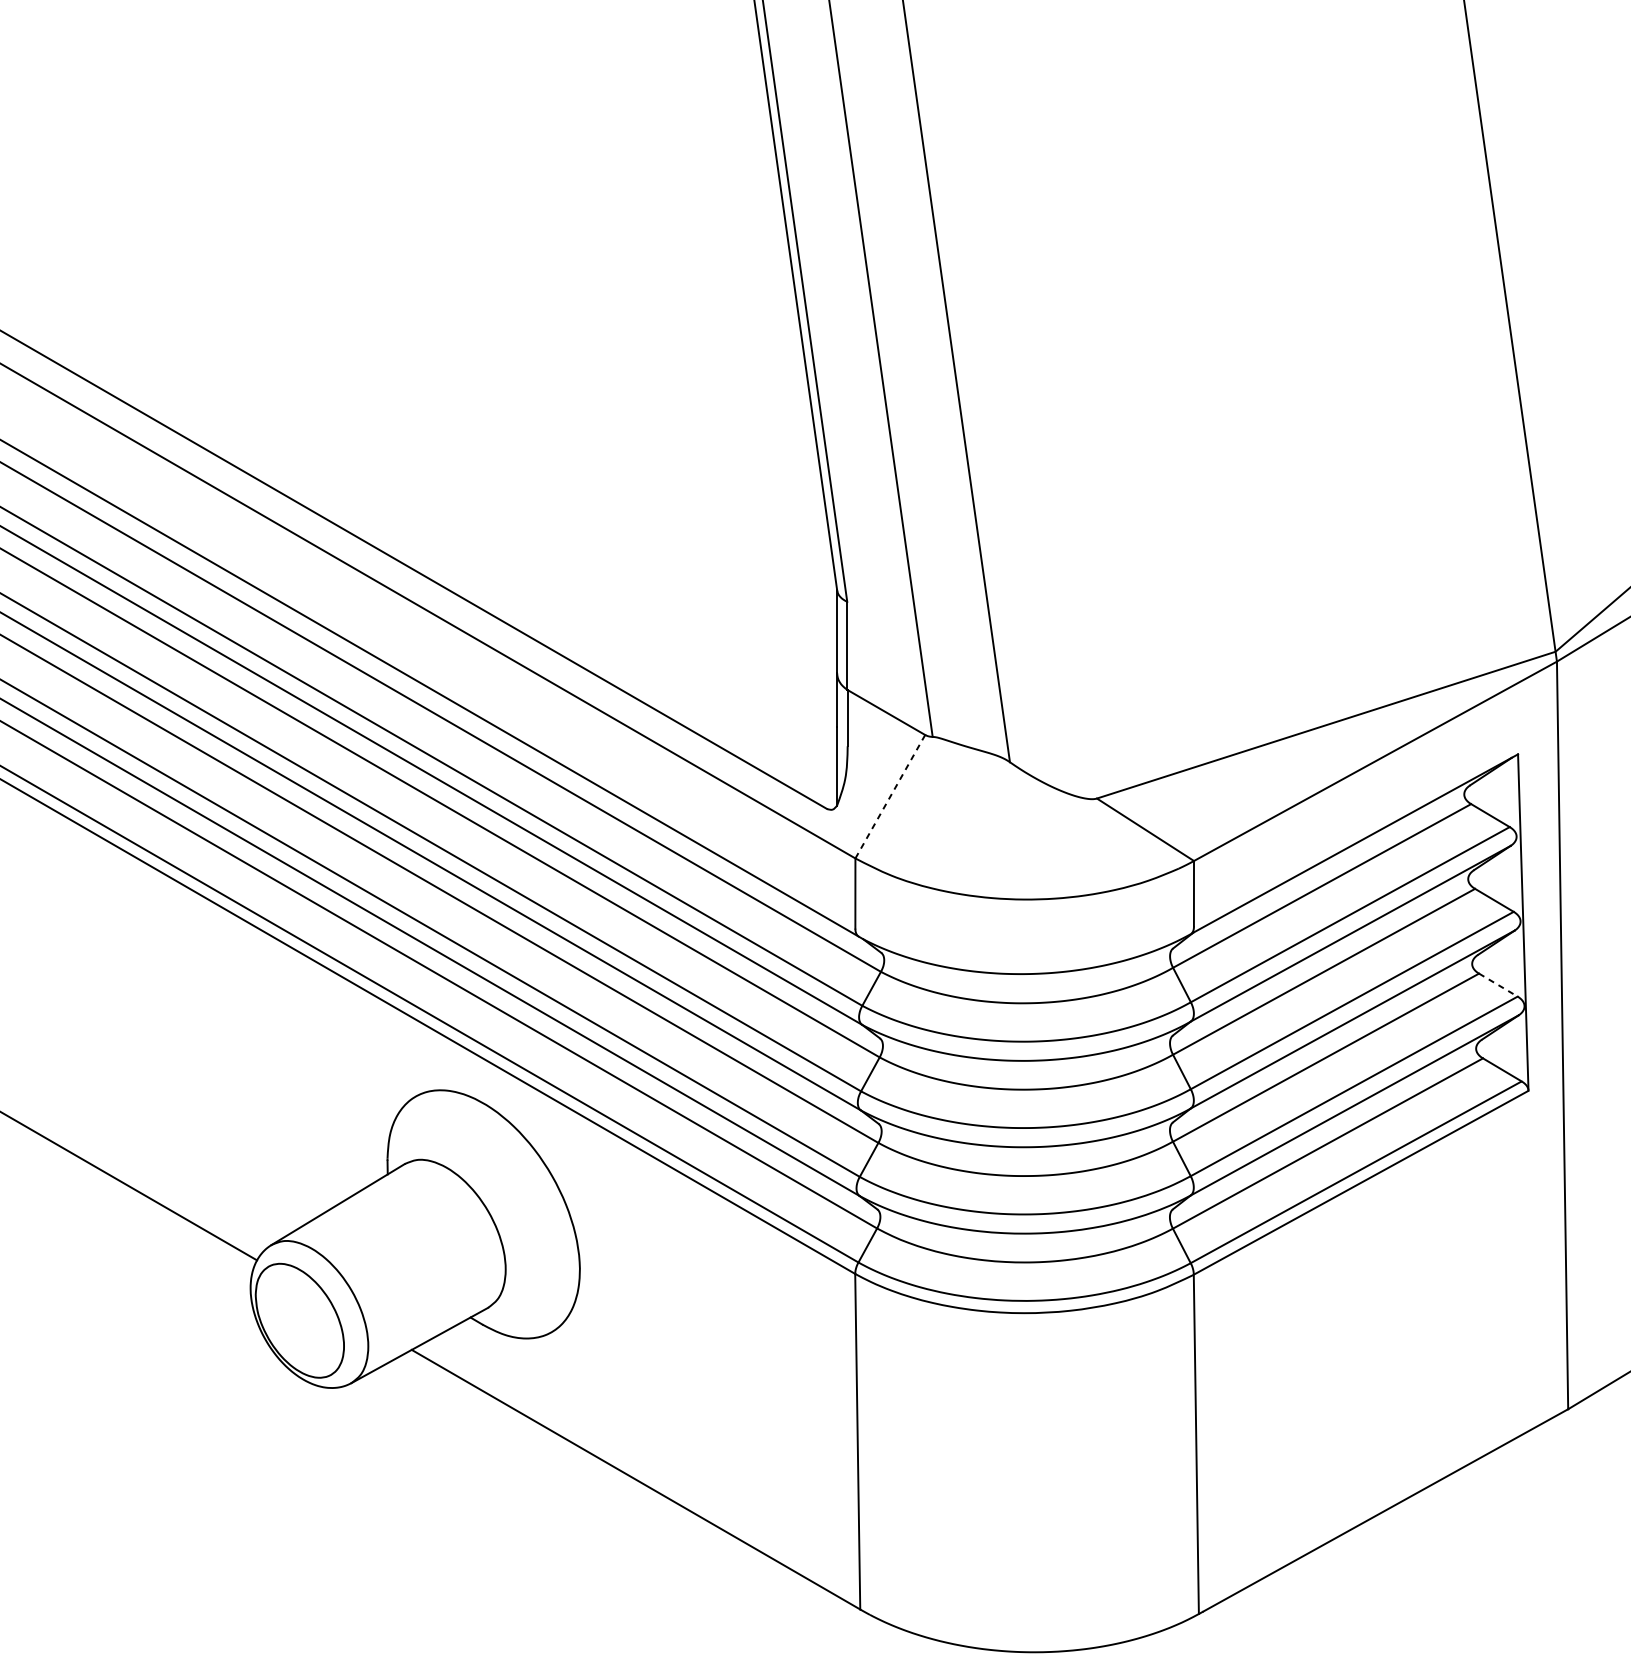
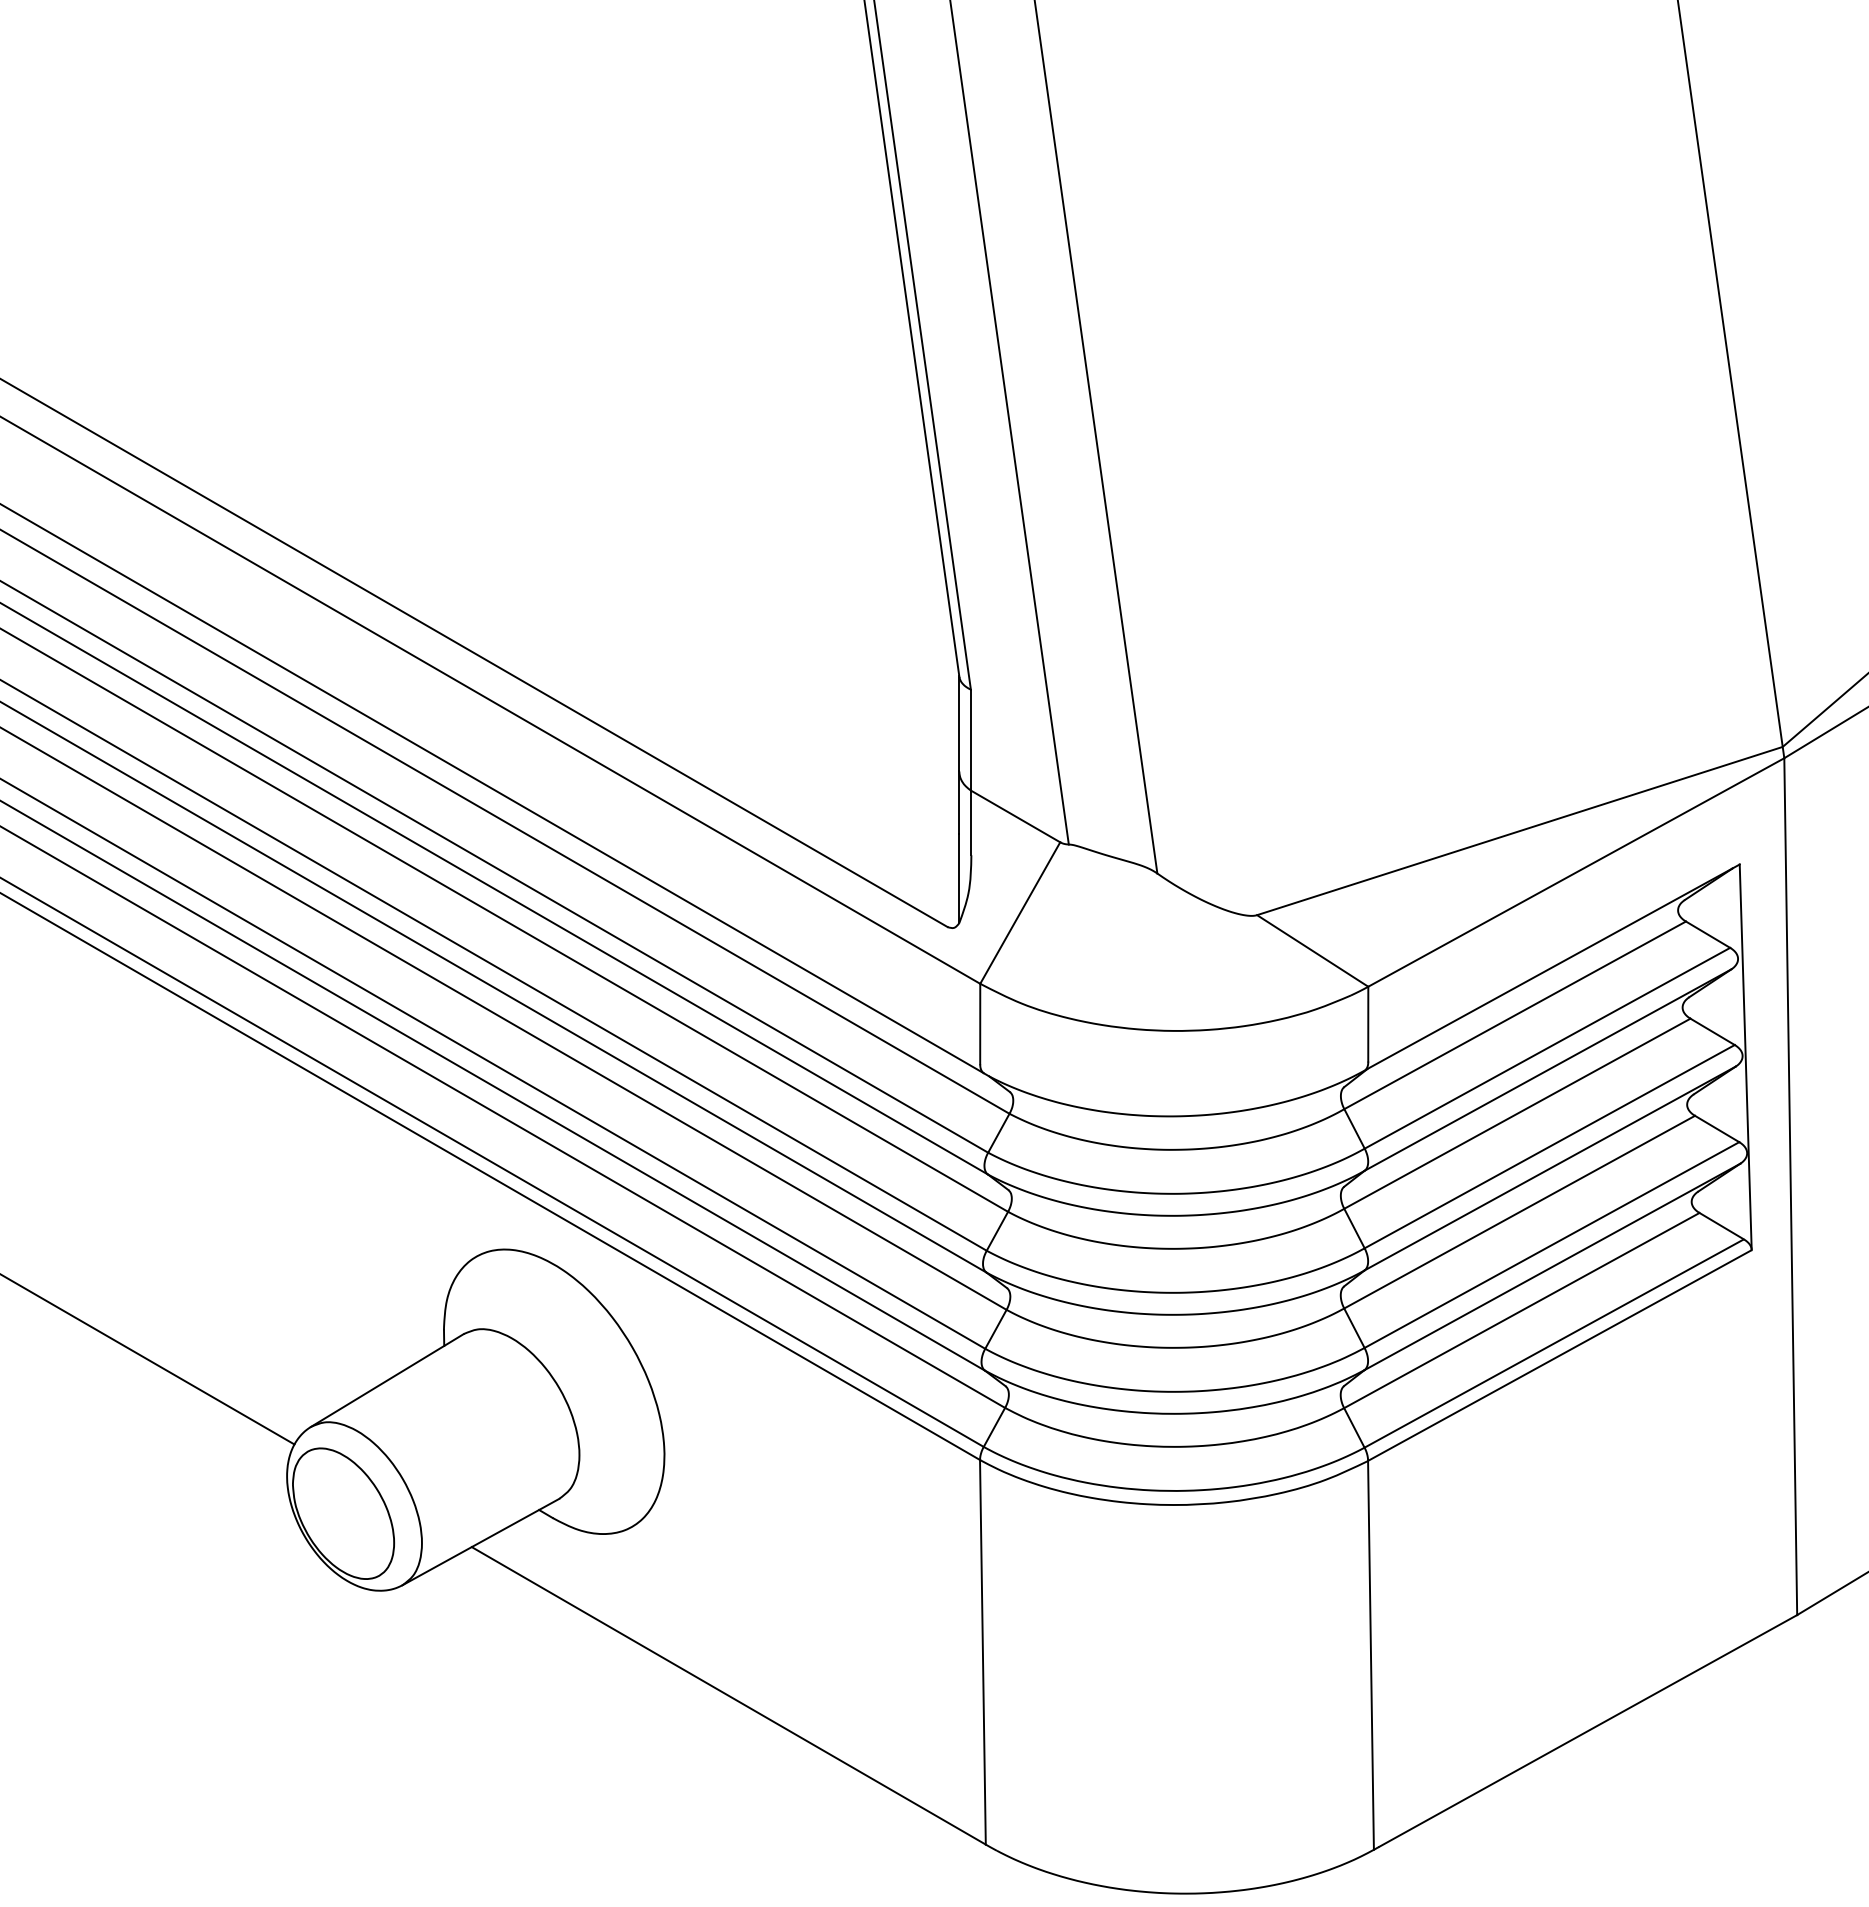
line: (890, 796) -> (1020, 912), dashed -> solid
line: (1498, 985) -> (1717, 1129), dashed -> solid

